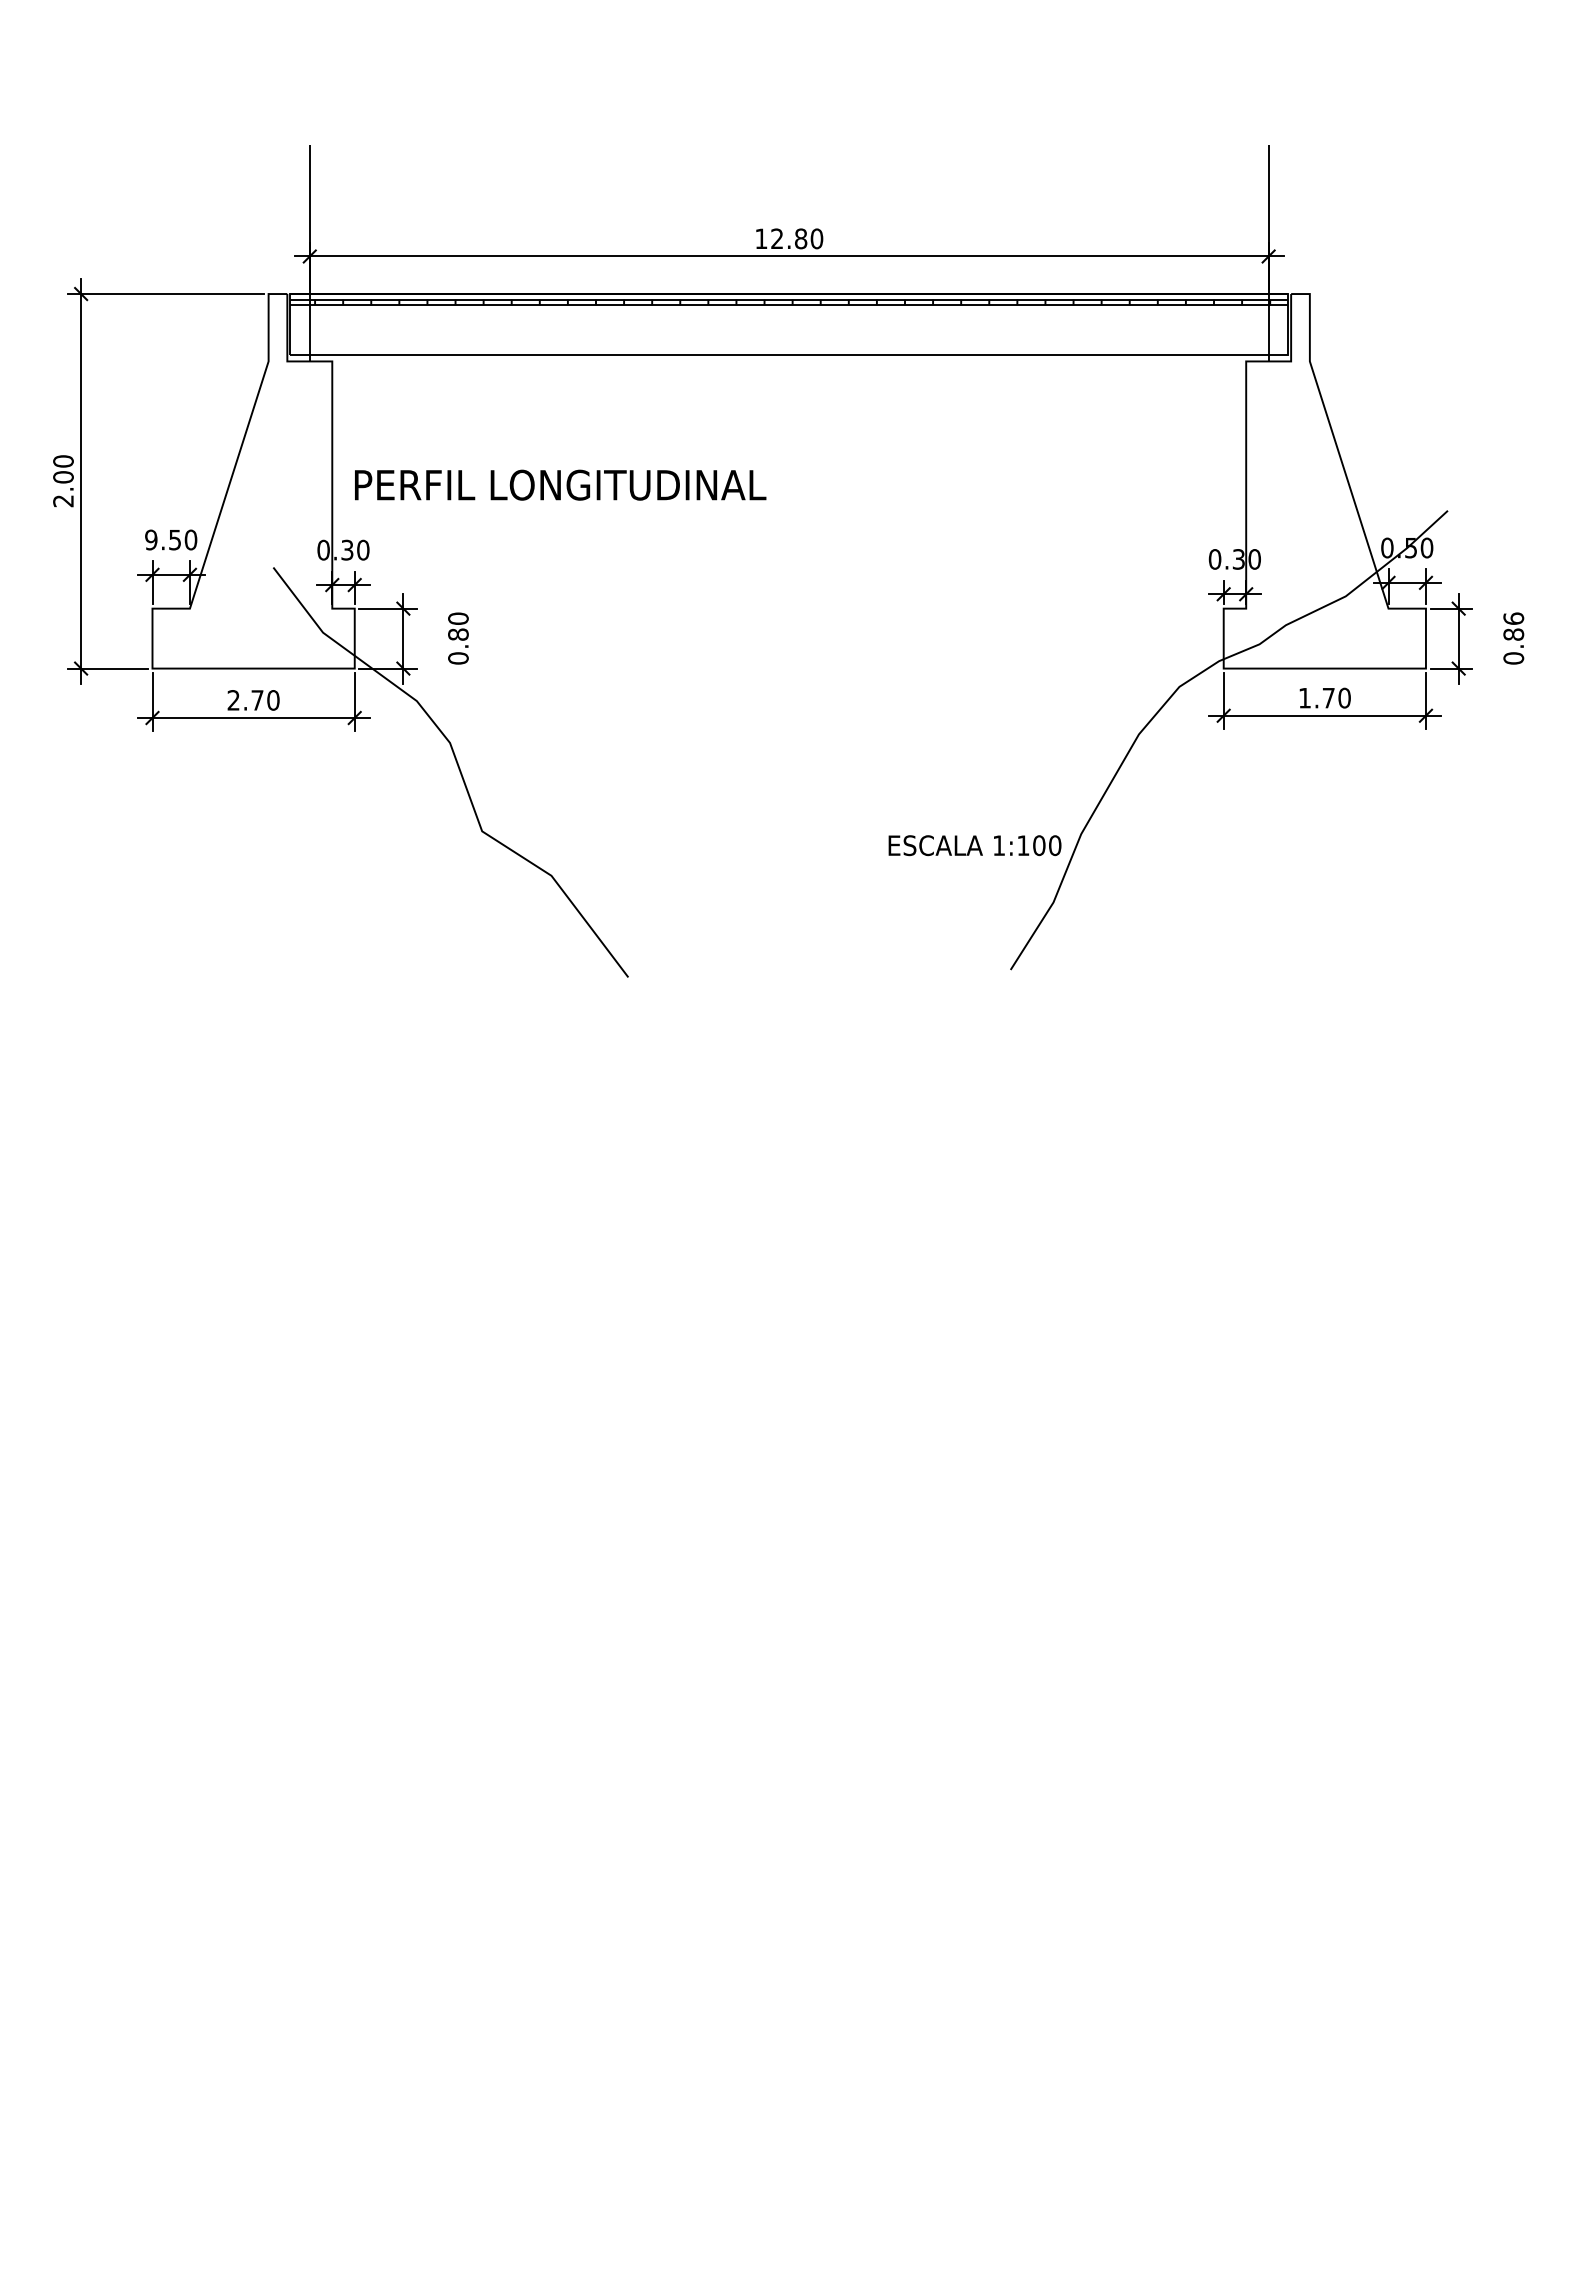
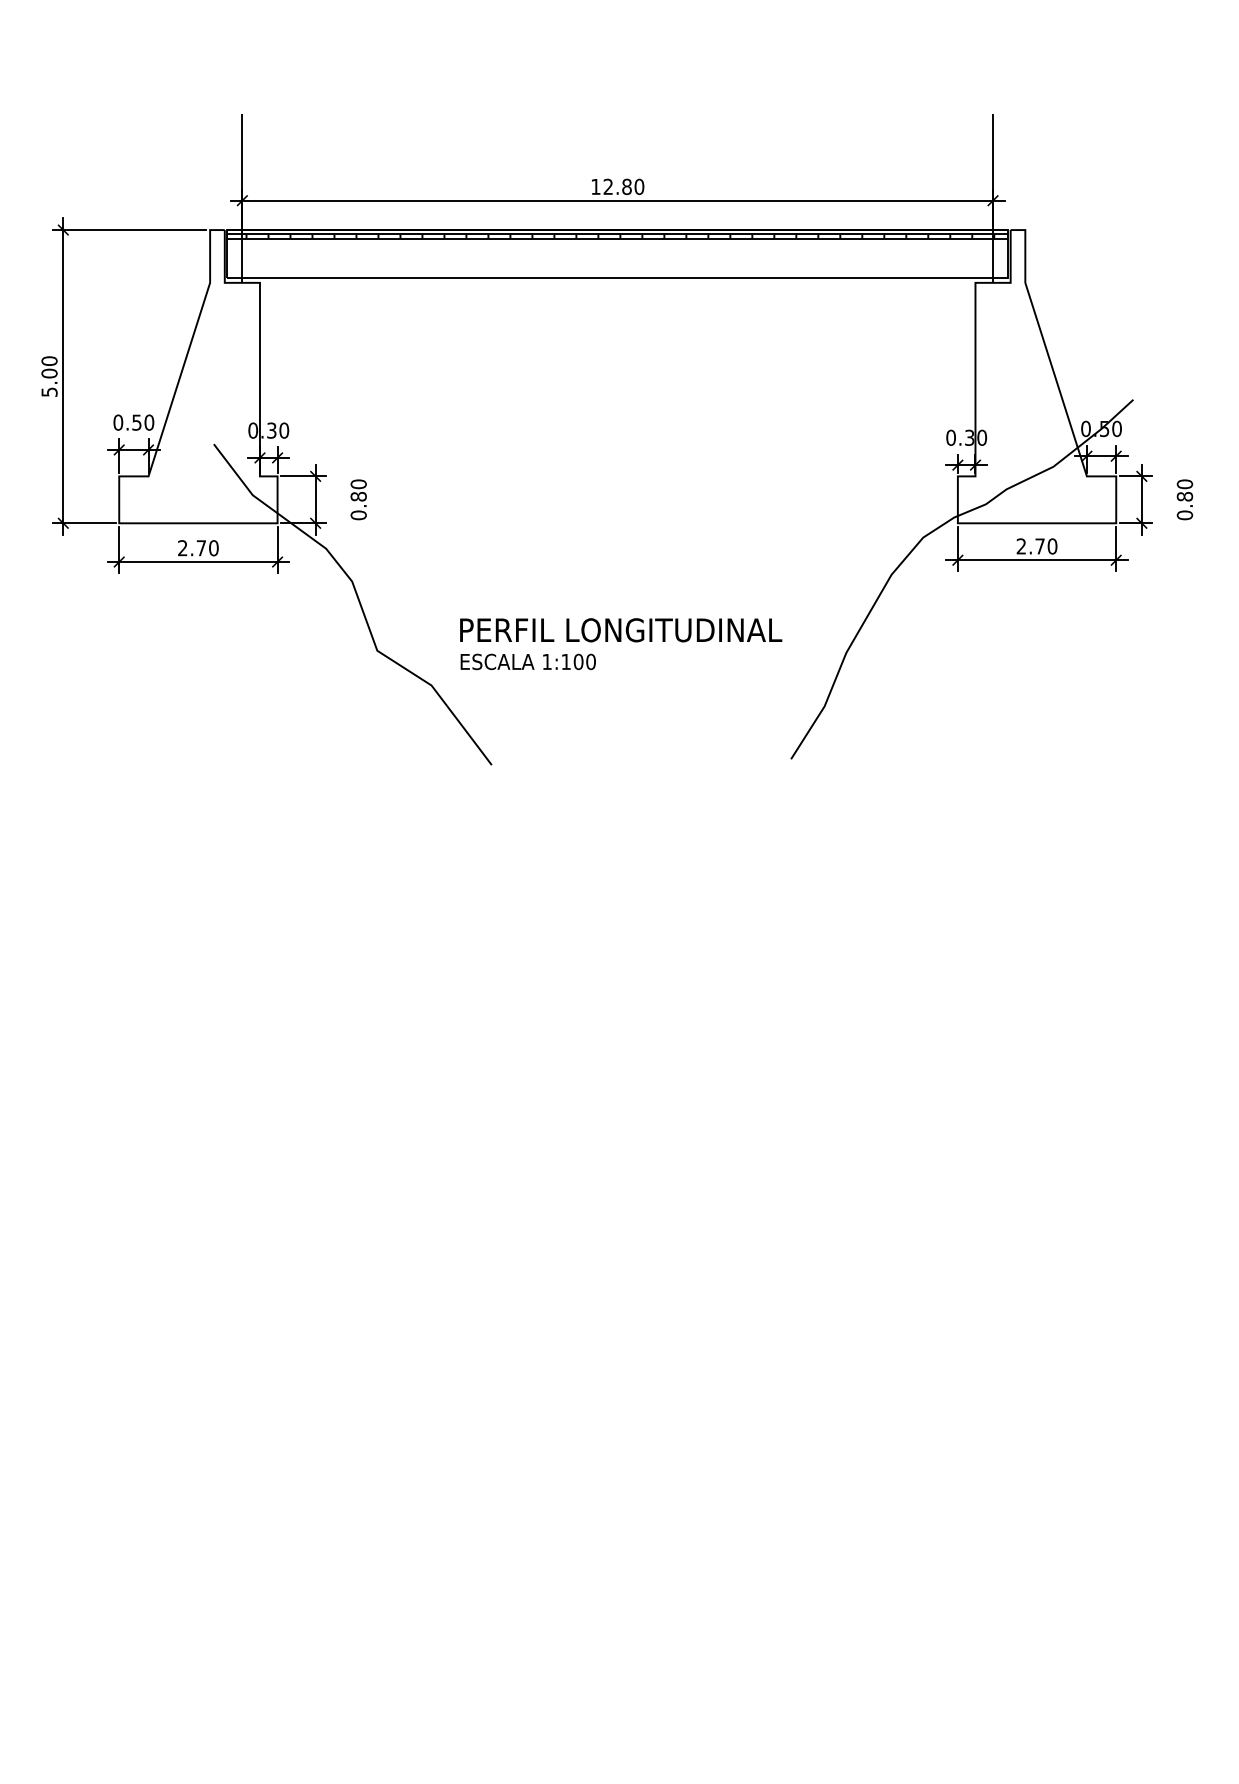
text: (560, 484) -> (621, 629), moved
text: (63, 501) -> (49, 392), 2.00 -> 5.00
text: (151, 539) -> (118, 422), 9.50 -> 0.50
text: (1513, 618) -> (1184, 484), 0.86 -> 0.80
text: (1304, 697) -> (1021, 545), 1.70 -> 2.70
text: (974, 845) -> (527, 661), moved

